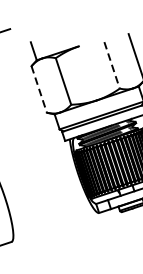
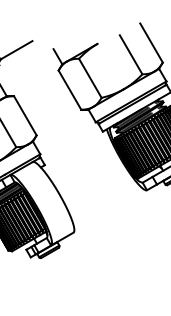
line: (112, 65) -> (131, 54), dashed -> solid
line: (38, 89) -> (69, 90), dashed -> solid

